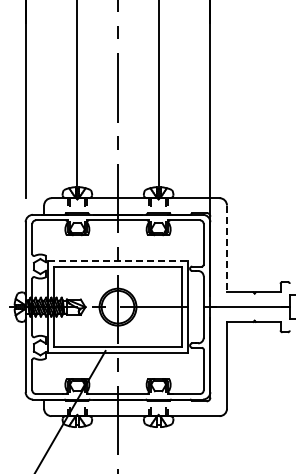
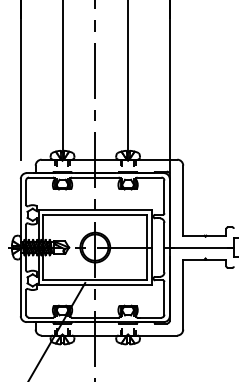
line: (227, 249) -> (183, 201), dashed -> solid
line: (118, 261) -> (95, 210), dashed -> solid

